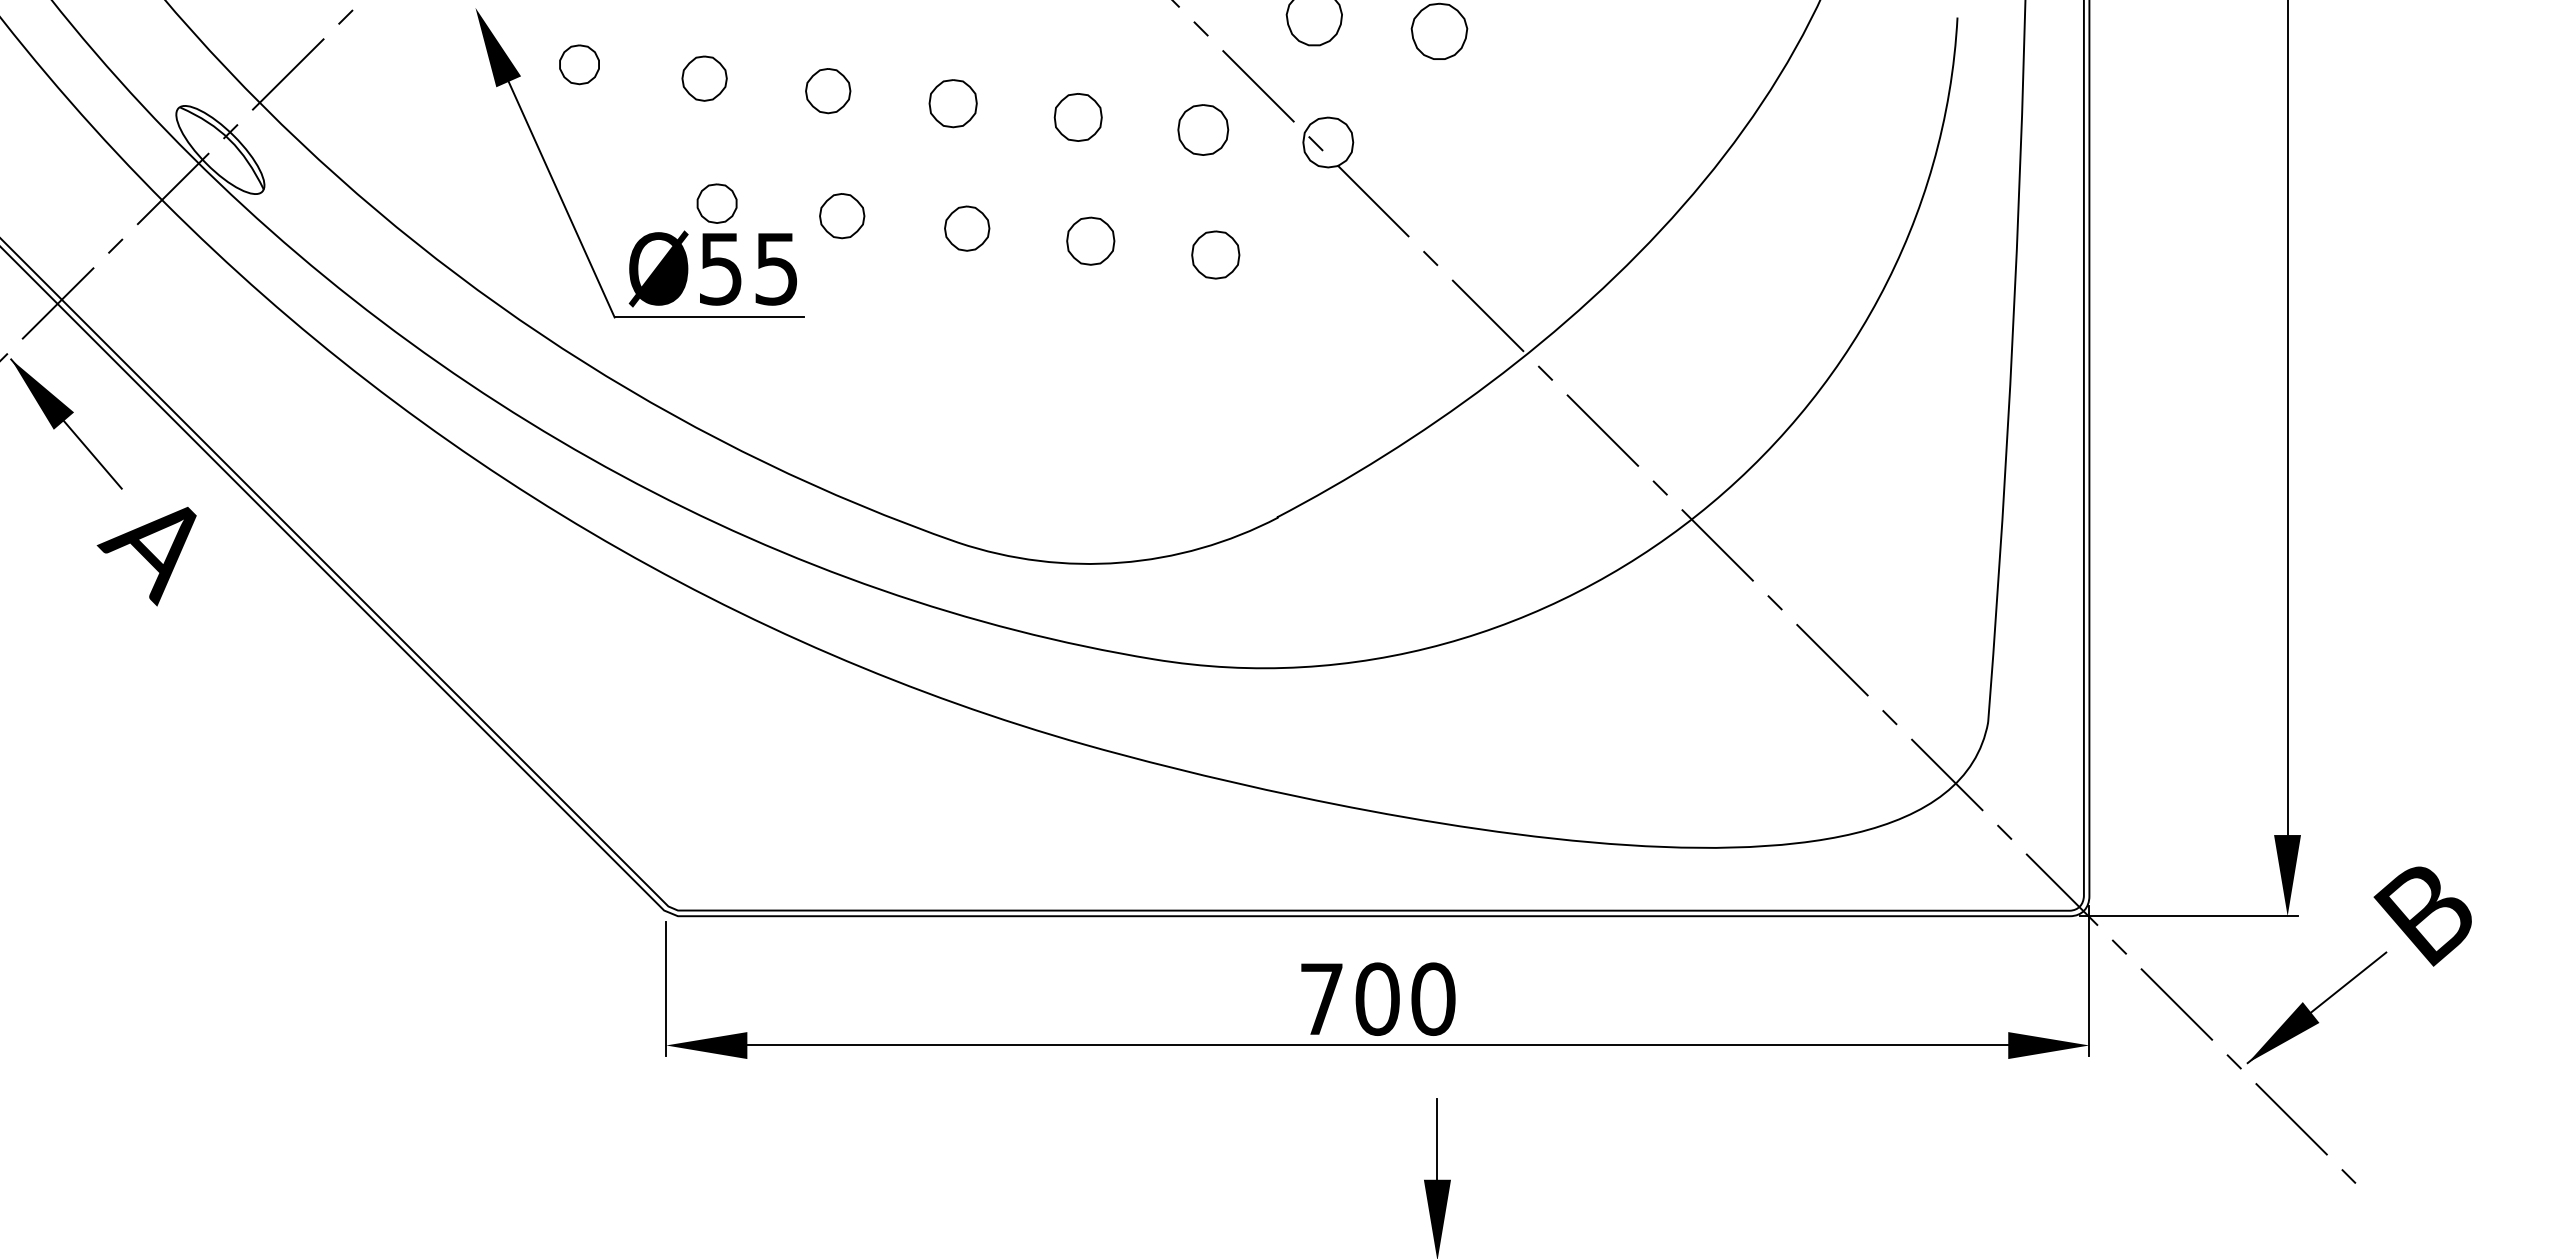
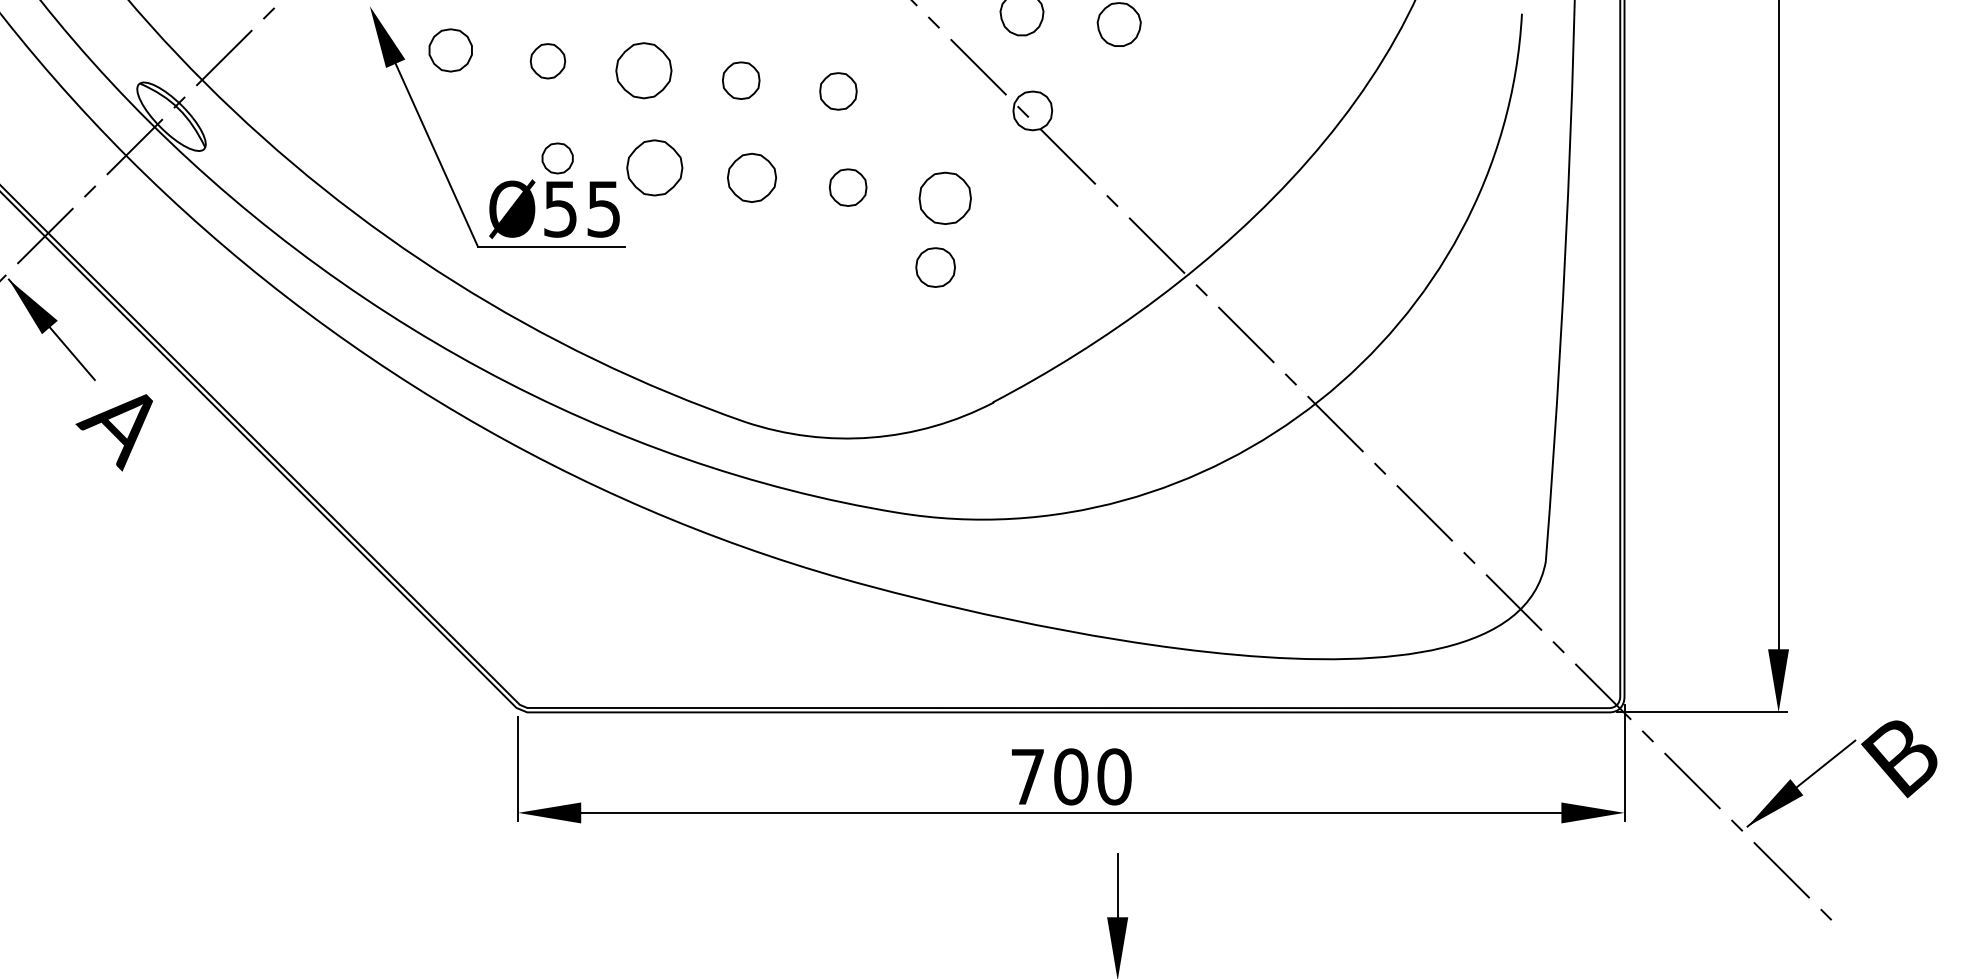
part: (579, 64) -> (450, 50), size x1.4
part: (828, 91) -> (644, 71), size x1.6
part: (1203, 129) -> (935, 267), moved
part: (842, 216) -> (655, 168), size x1.6
part: (967, 228) -> (752, 177), size x1.4
part: (1215, 254) -> (945, 197), size x1.4
text: (2422, 916) -> (1899, 759), moved

